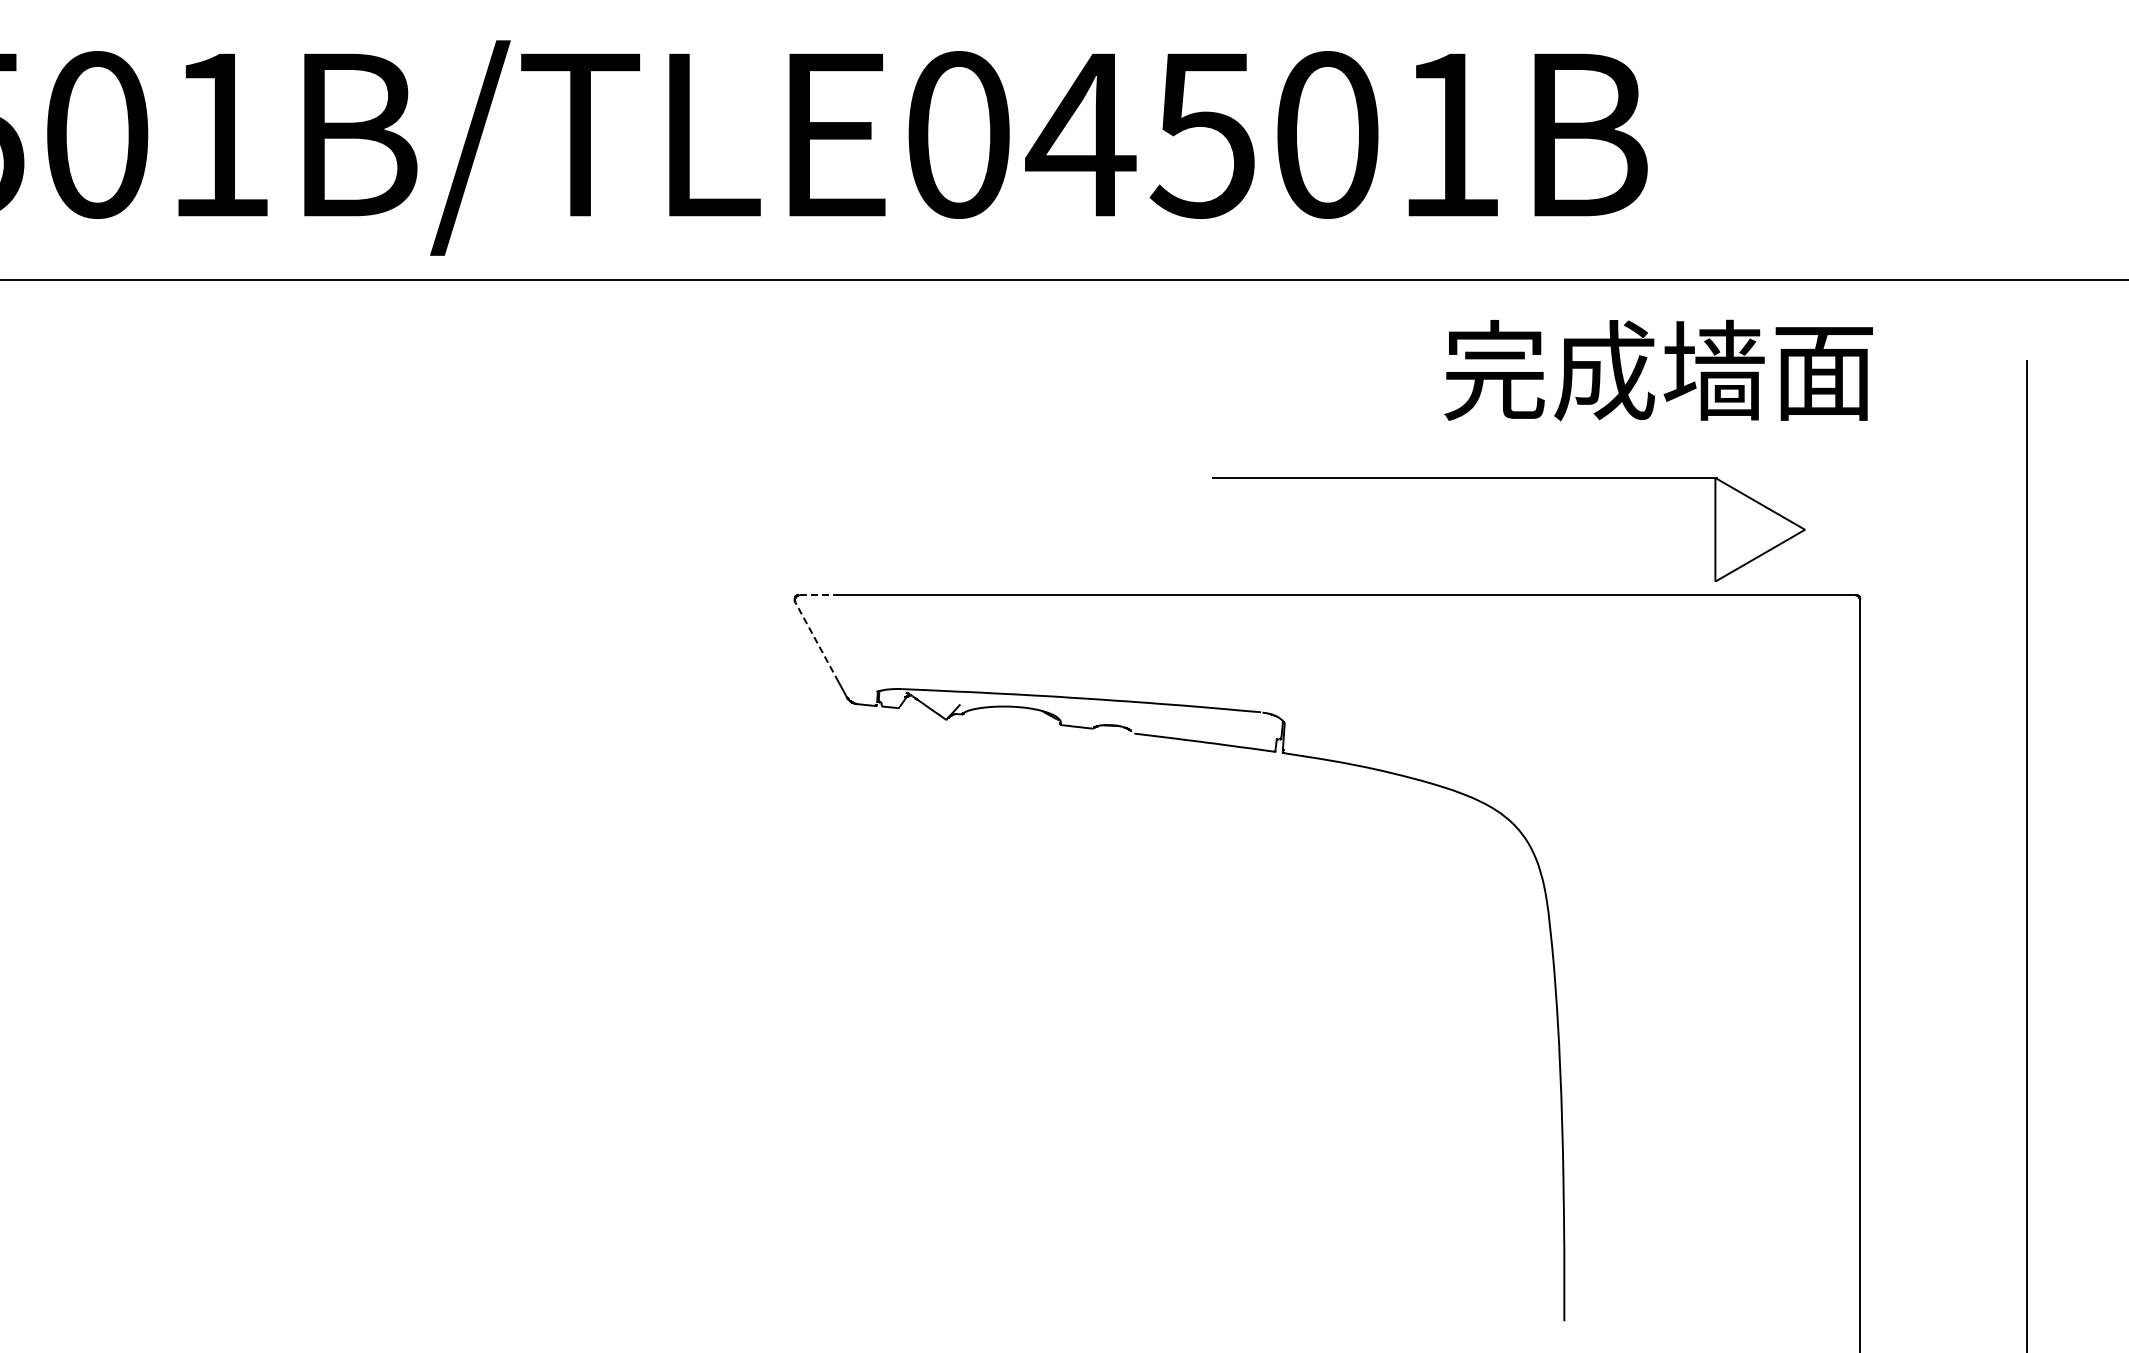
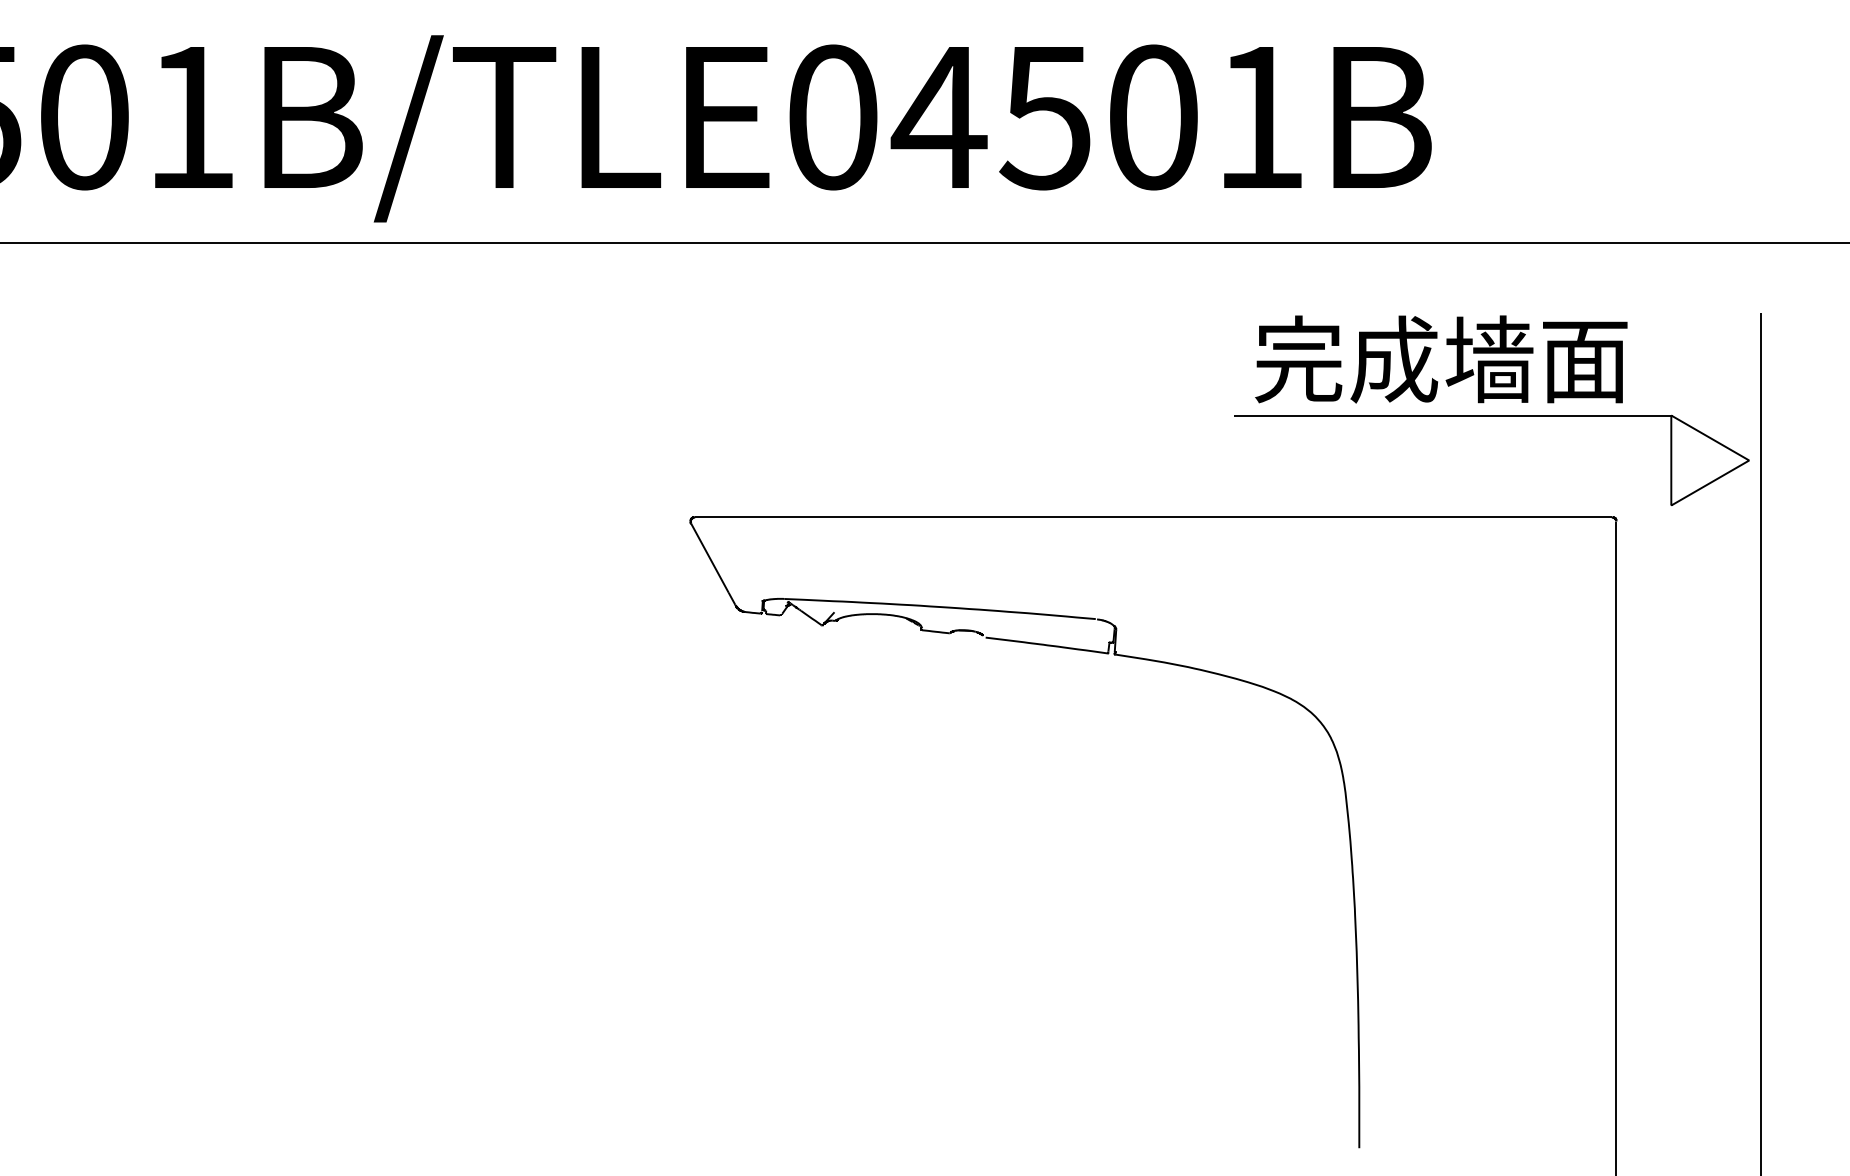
text: (1658, 370) -> (1441, 359), moved
part: (1508, 478) -> (1491, 415), moved
line: (817, 595) -> (710, 517), dashed -> solid
line: (816, 641) -> (709, 557), dashed -> solid

